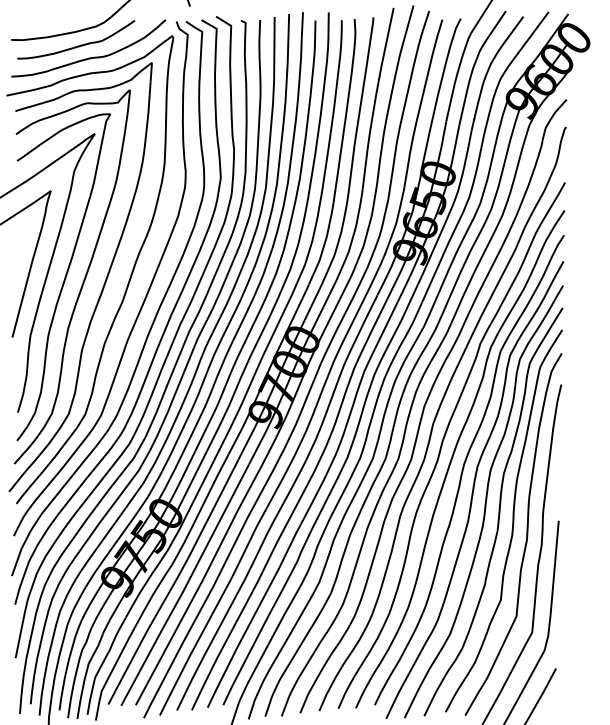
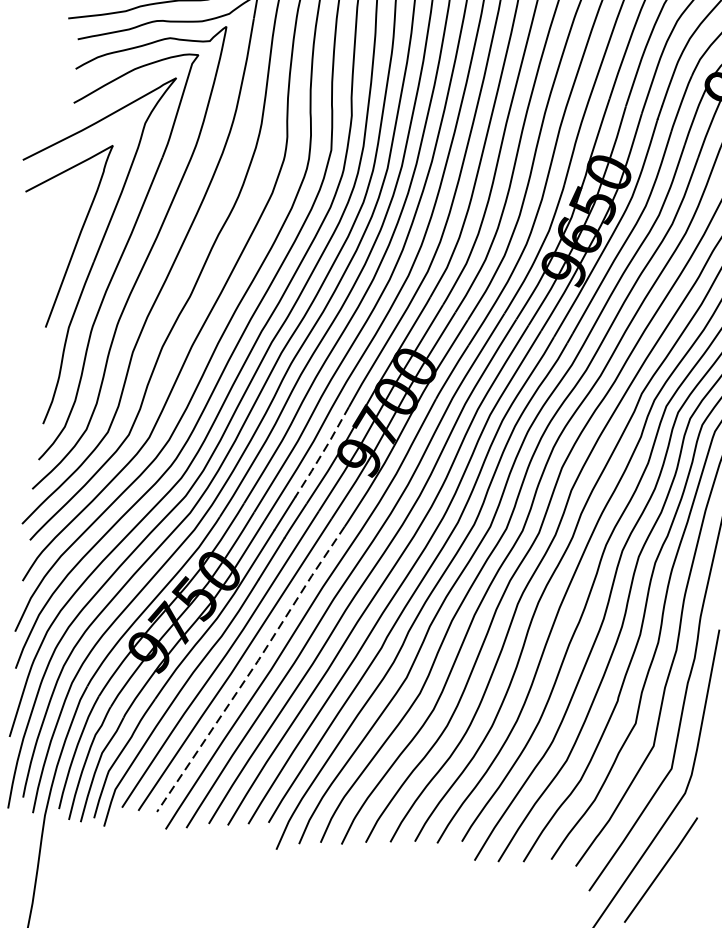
line: (237, 413) -> (323, 452), solid -> dashed
line: (199, 586) -> (253, 668), solid -> dashed

